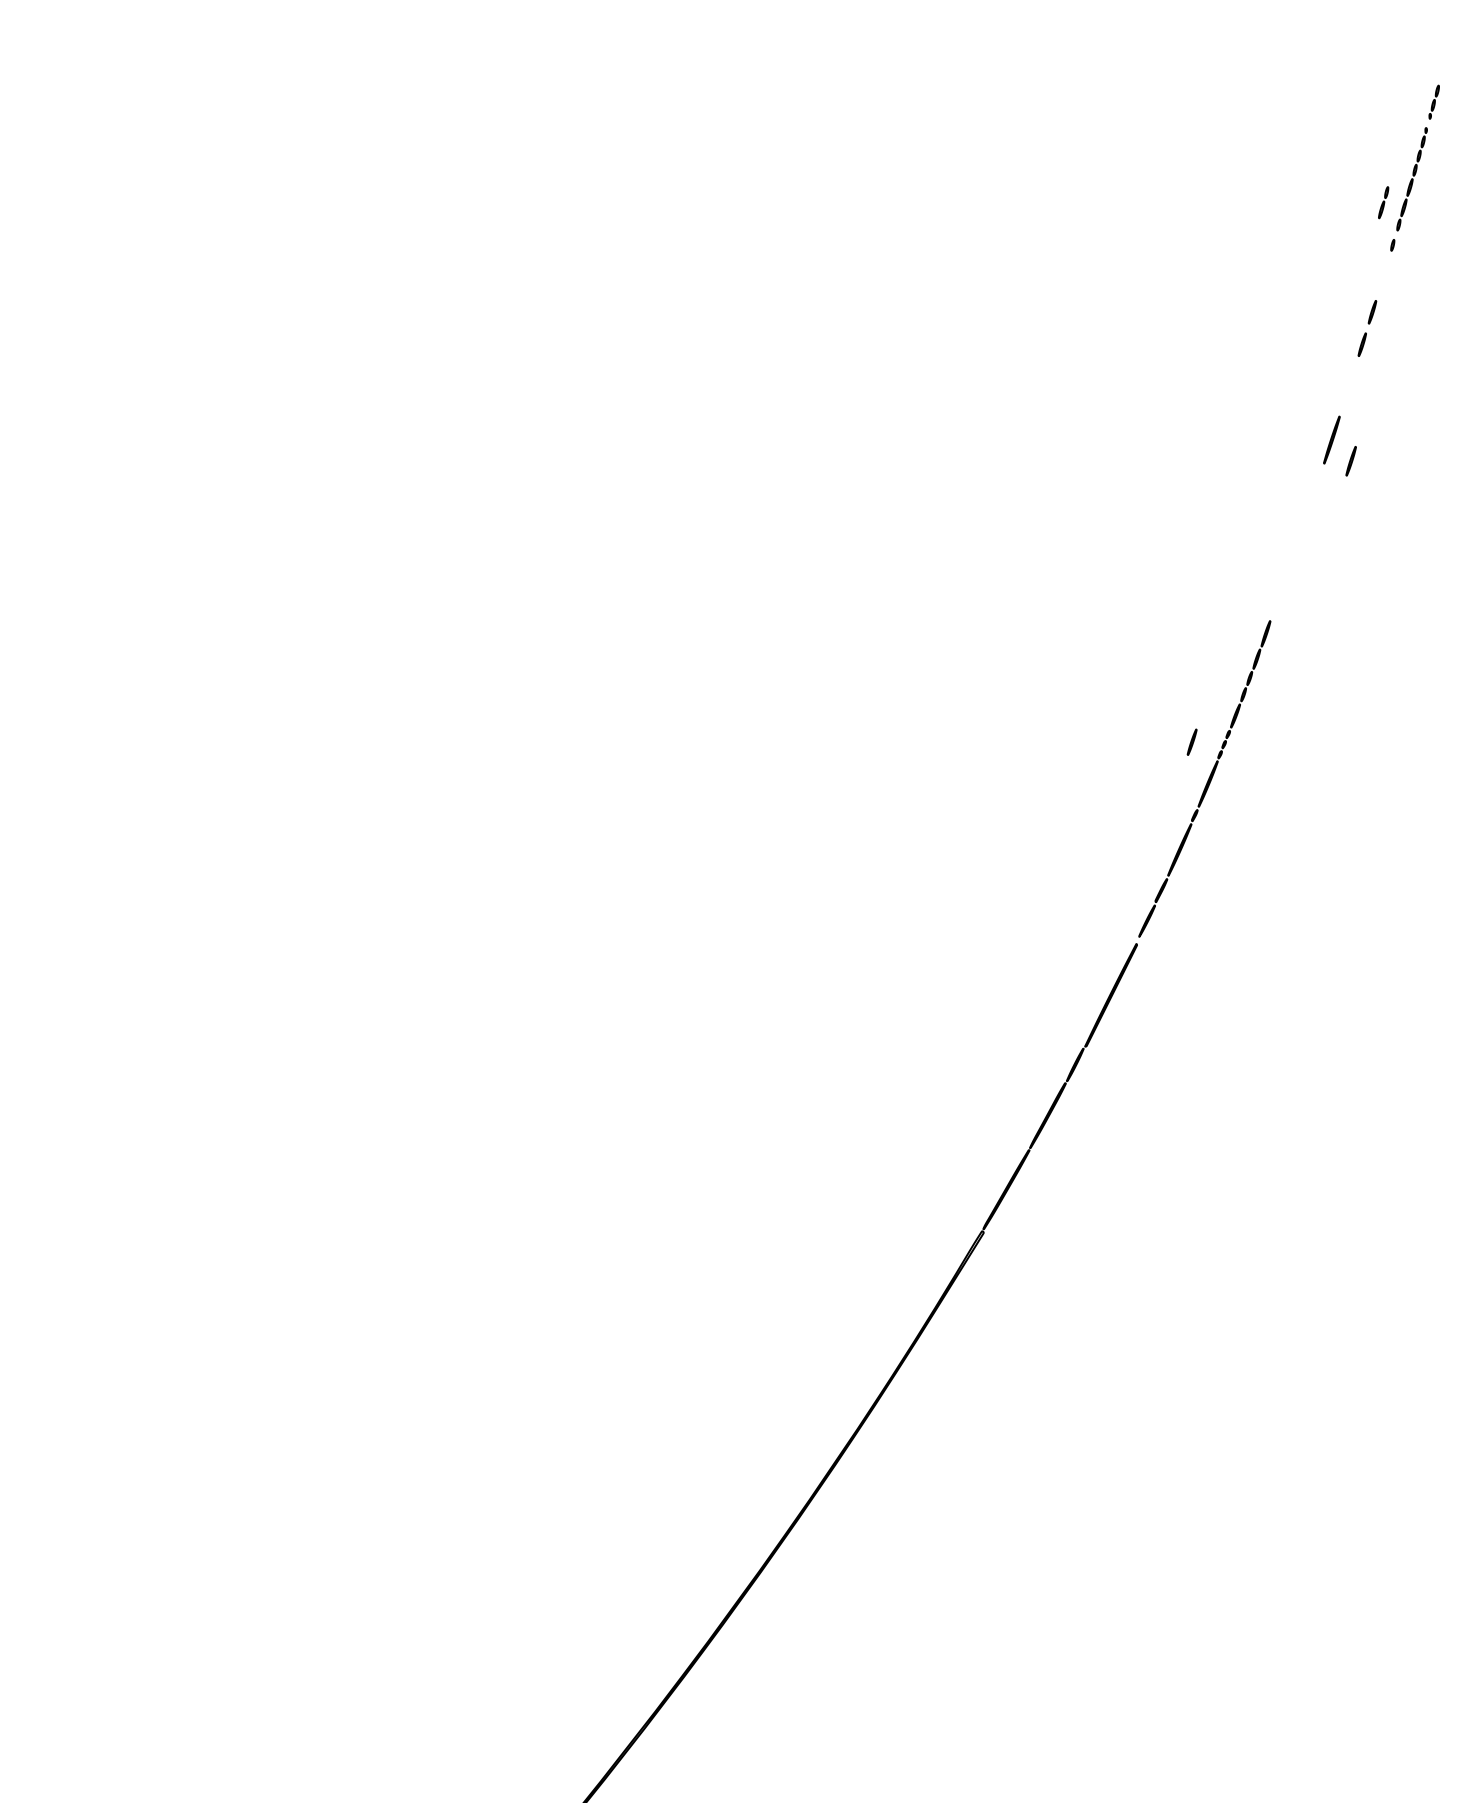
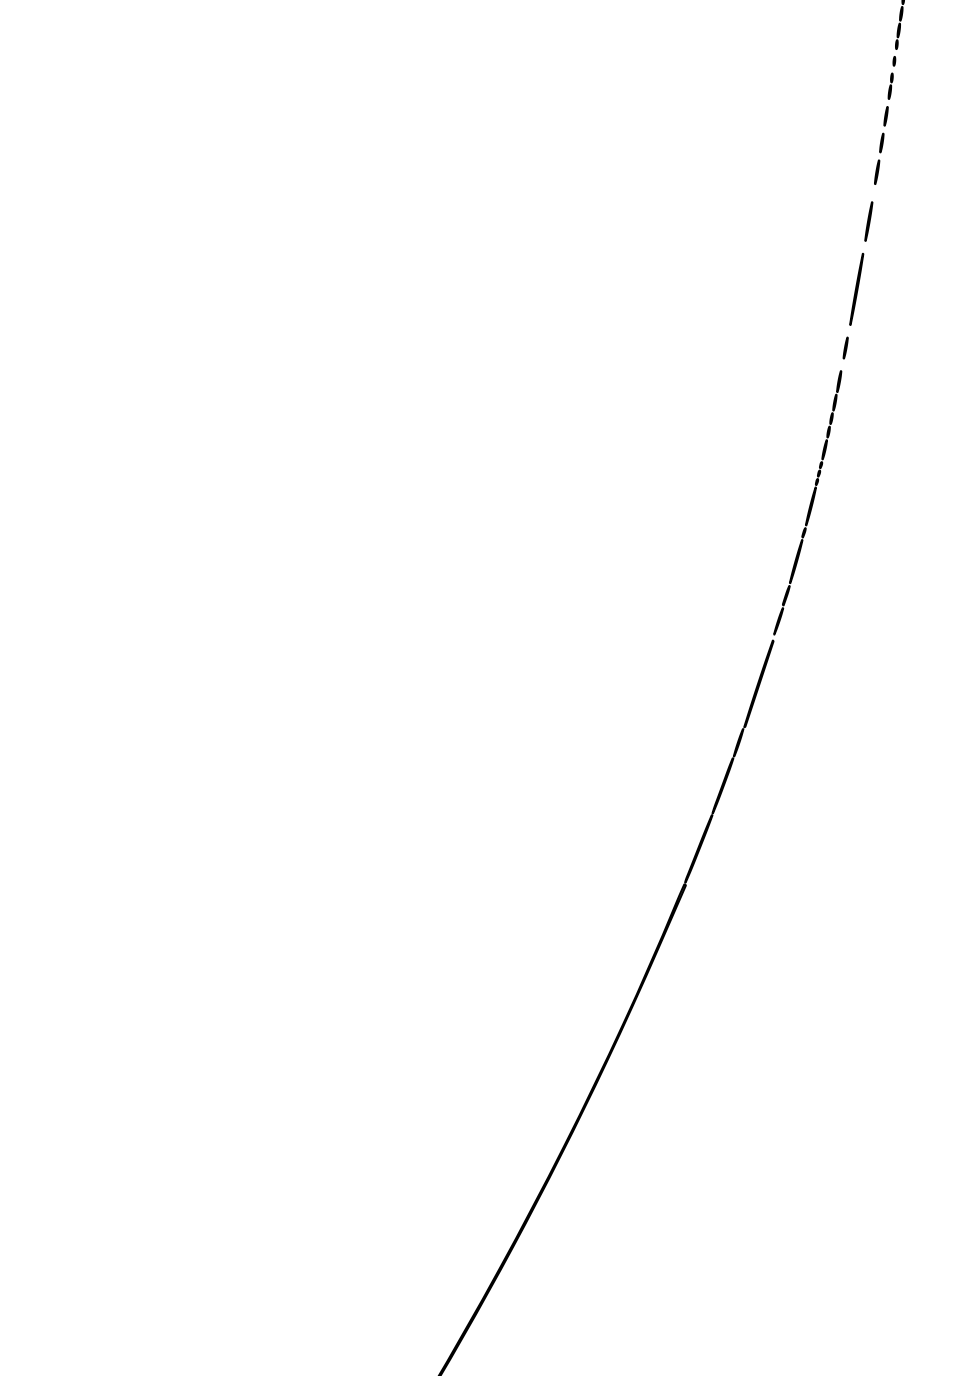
part: (1383, 202) -> (890, 86), moved
part: (1350, 461) -> (876, 172), moved
line: (1304, 522) -> (856, 289), added
line: (1191, 741) -> (845, 347), moved

